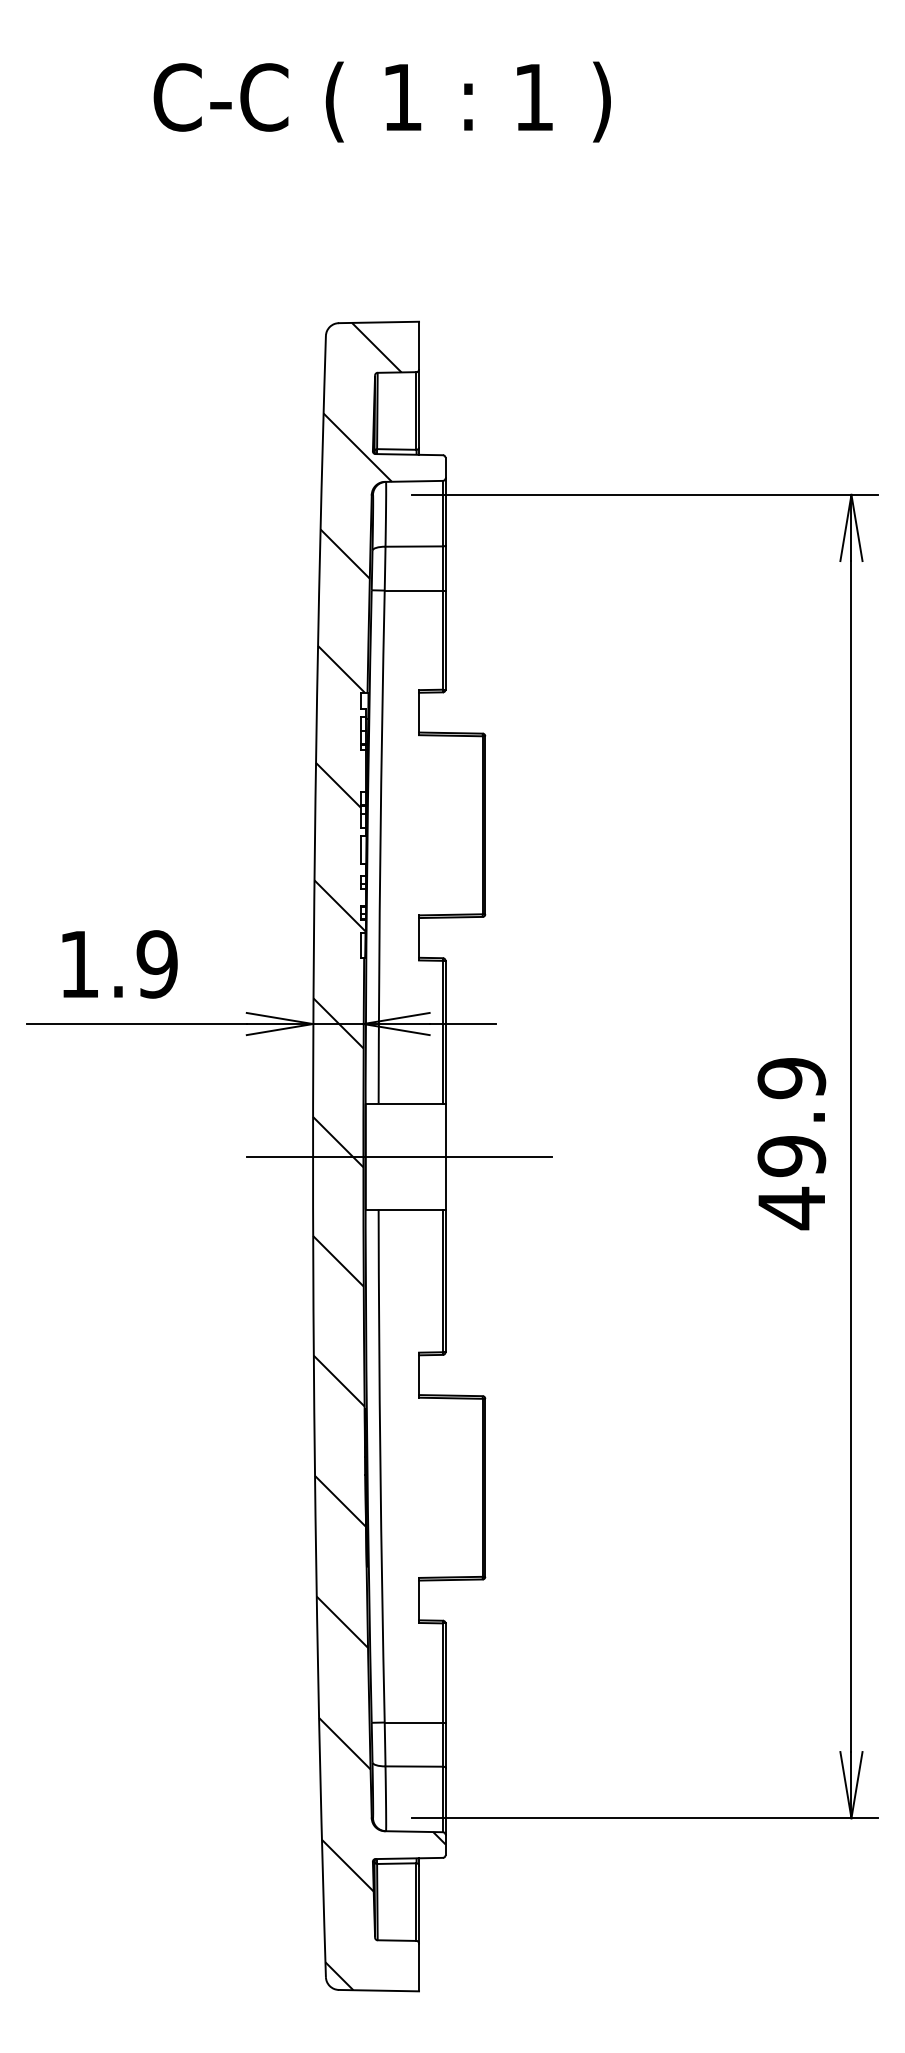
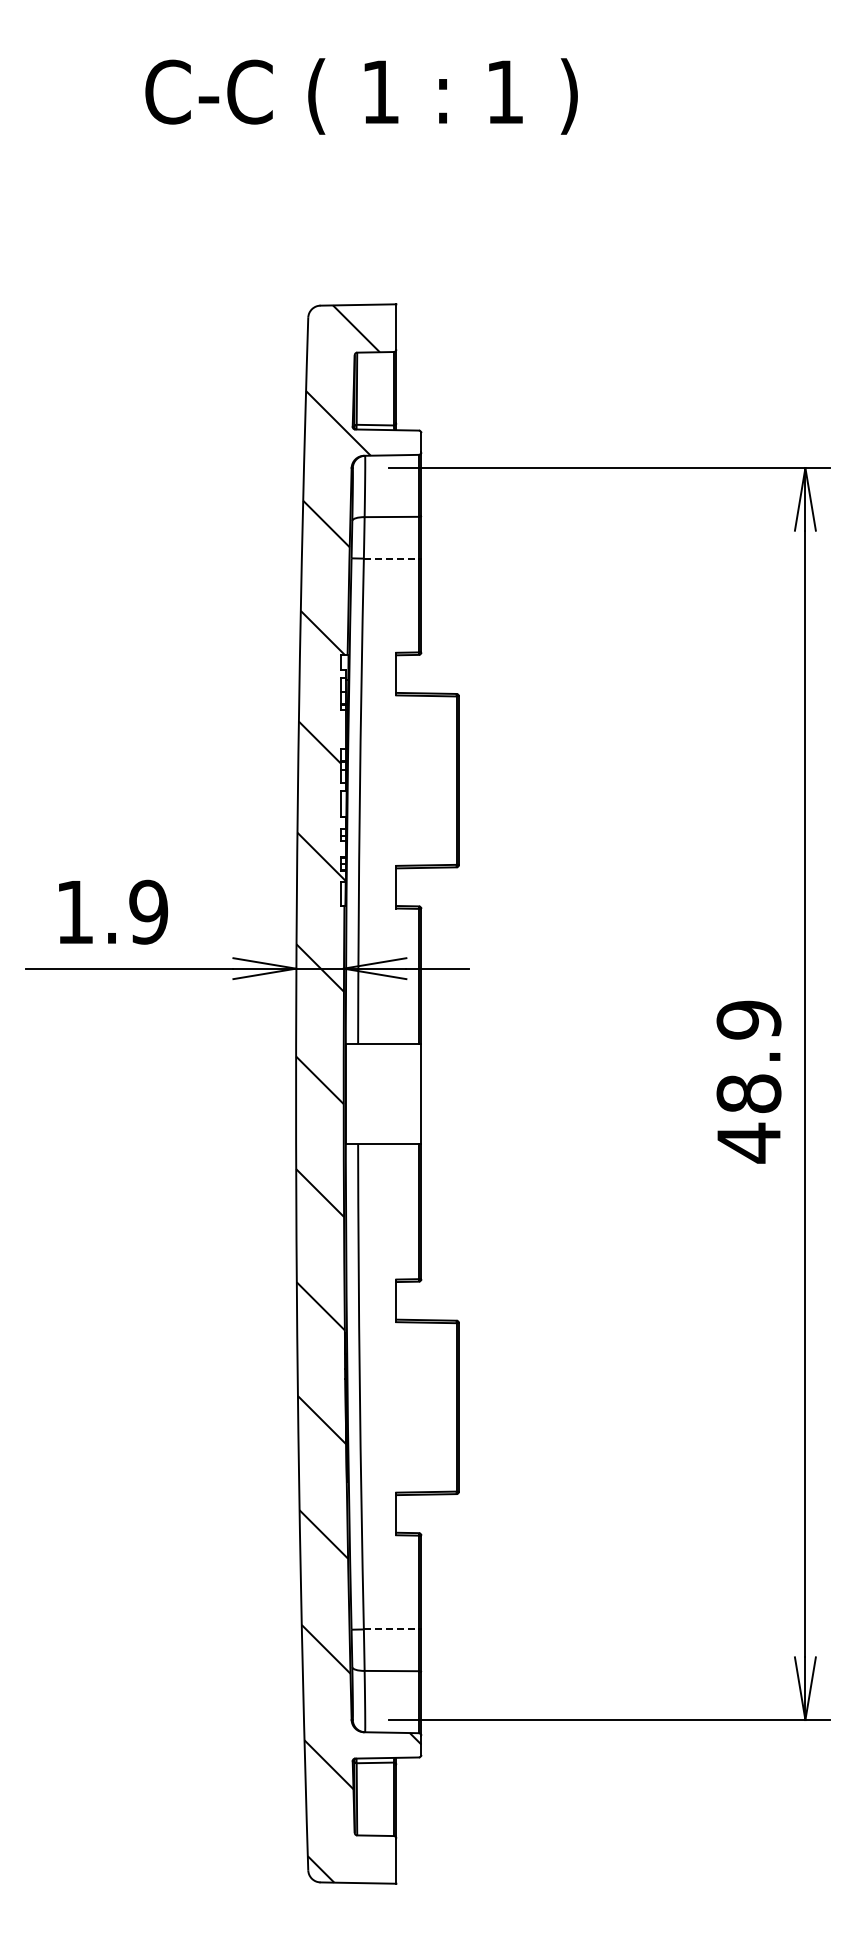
line: (413, 590) -> (391, 558), solid -> dashed
text: (791, 1155) -> (748, 1093), 49.9 -> 48.9
line: (399, 1157) -> (377, 1094), removed
line: (413, 1722) -> (391, 1629), solid -> dashed

